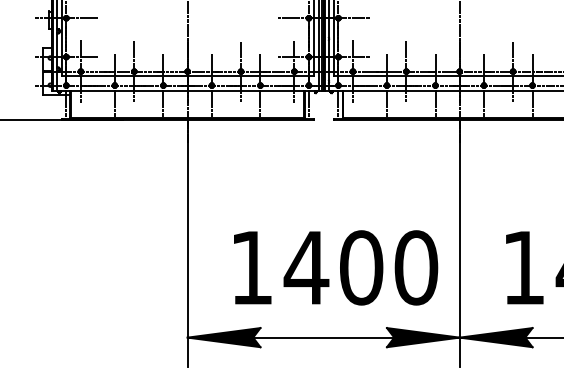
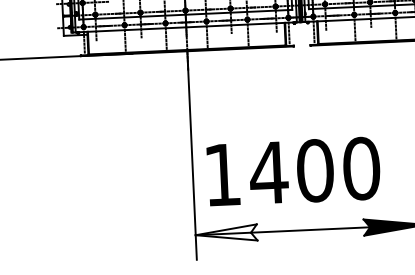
text: (336, 267) -> (294, 171), moved
fill: (223, 337) -> (225, 233), removed

